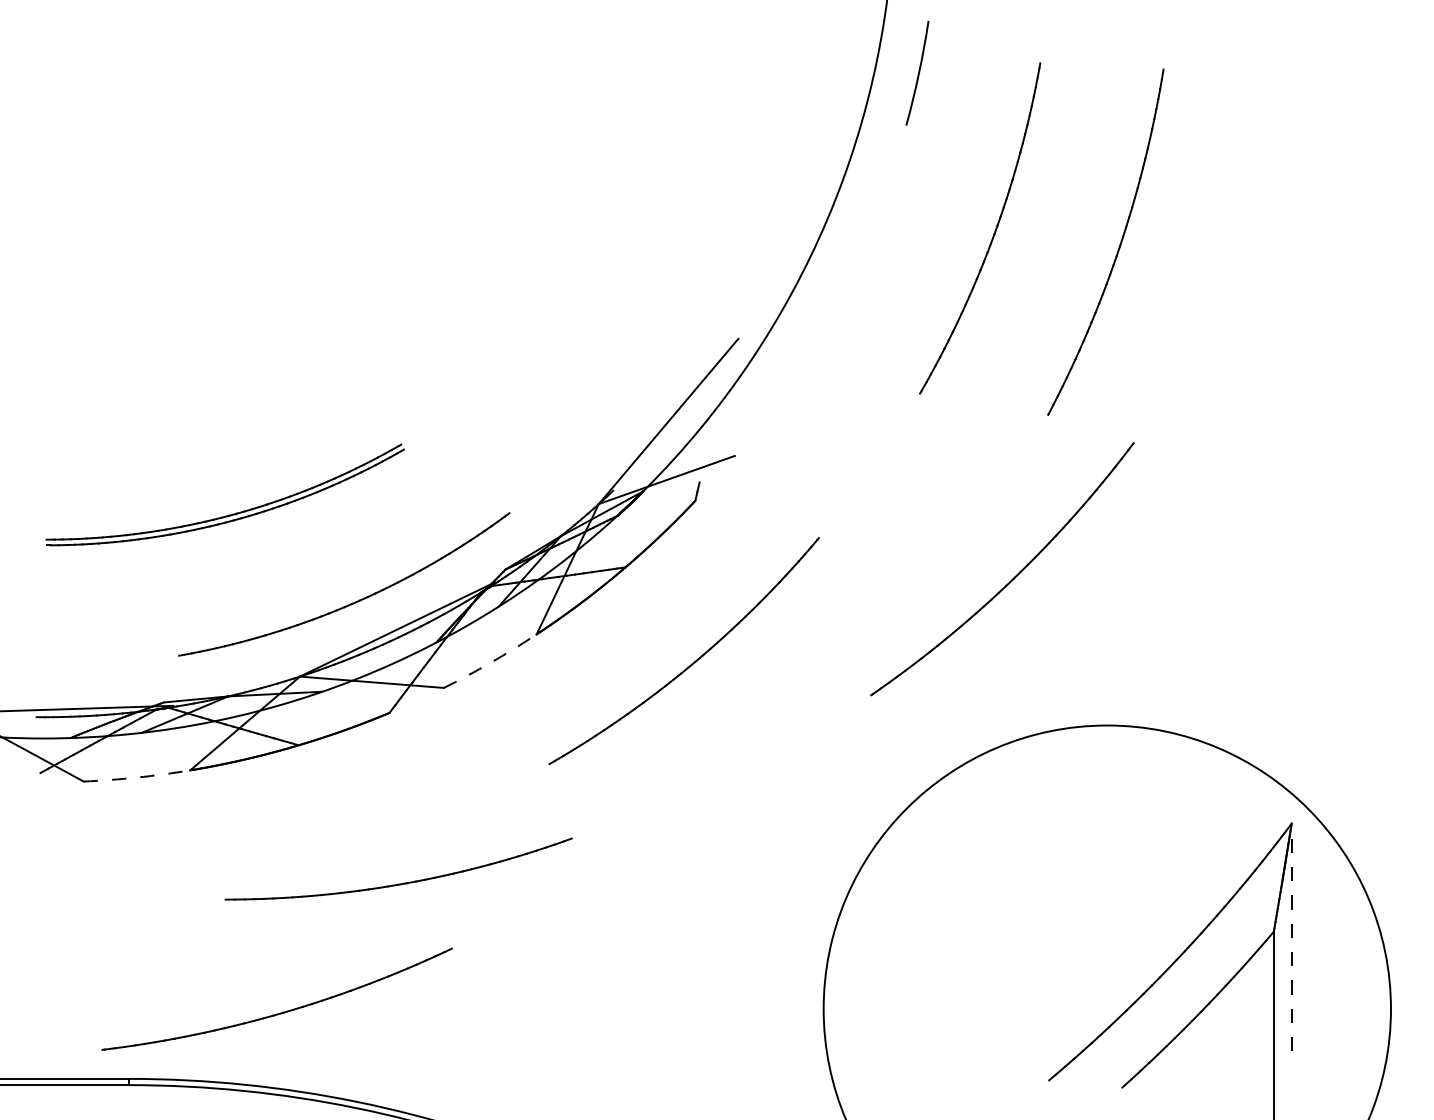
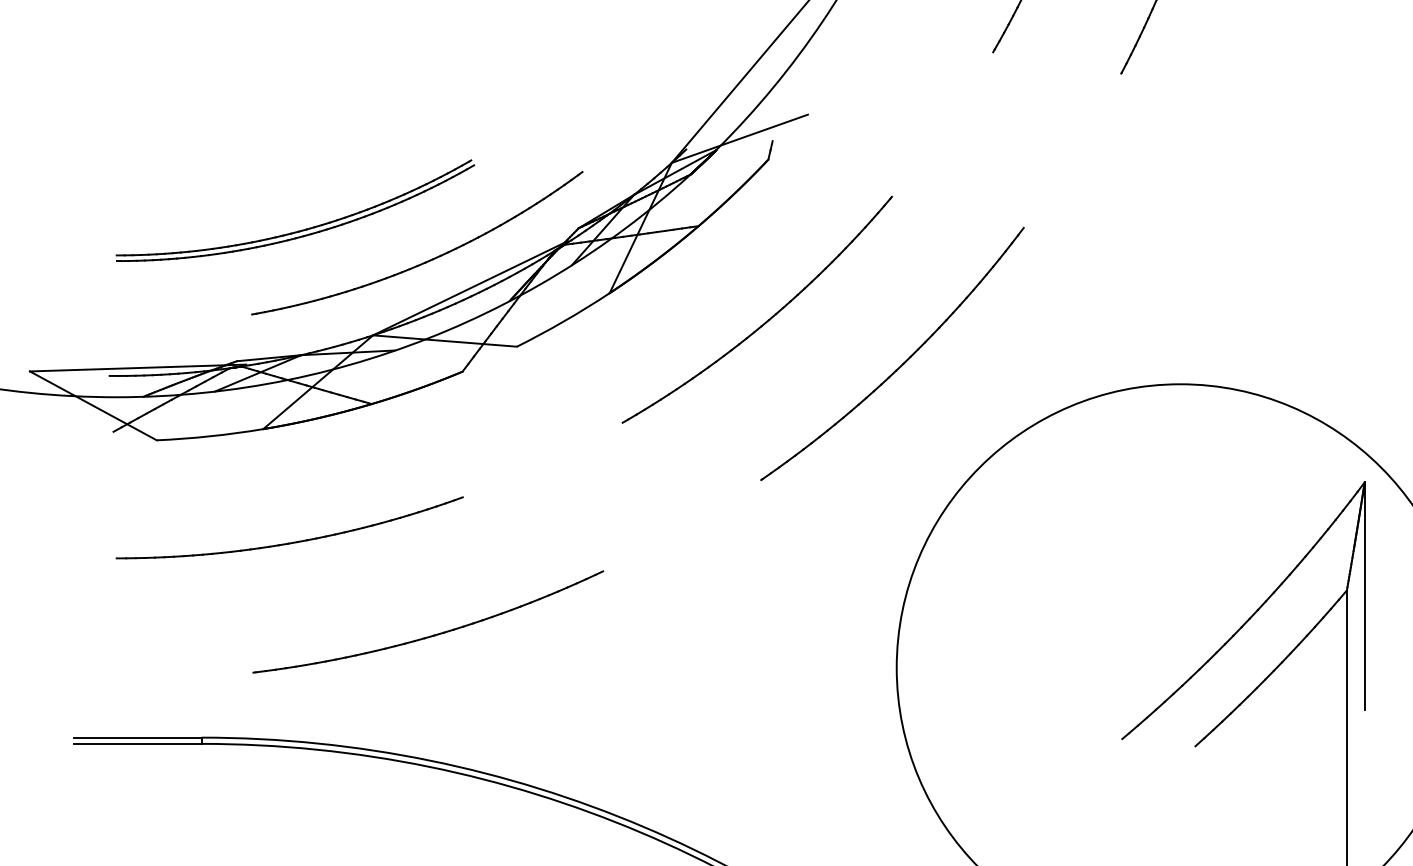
part: (232, 513) -> (302, 229), moved
part: (1012, 578) -> (902, 363), moved
arc: (491, 662) -> (564, 321), dashed -> solid
arc: (137, 777) -> (210, 436), dashed -> solid
part: (403, 882) -> (294, 541), moved
line: (1291, 937) -> (1364, 596), dashed -> solid
part: (279, 1012) -> (430, 635), moved

